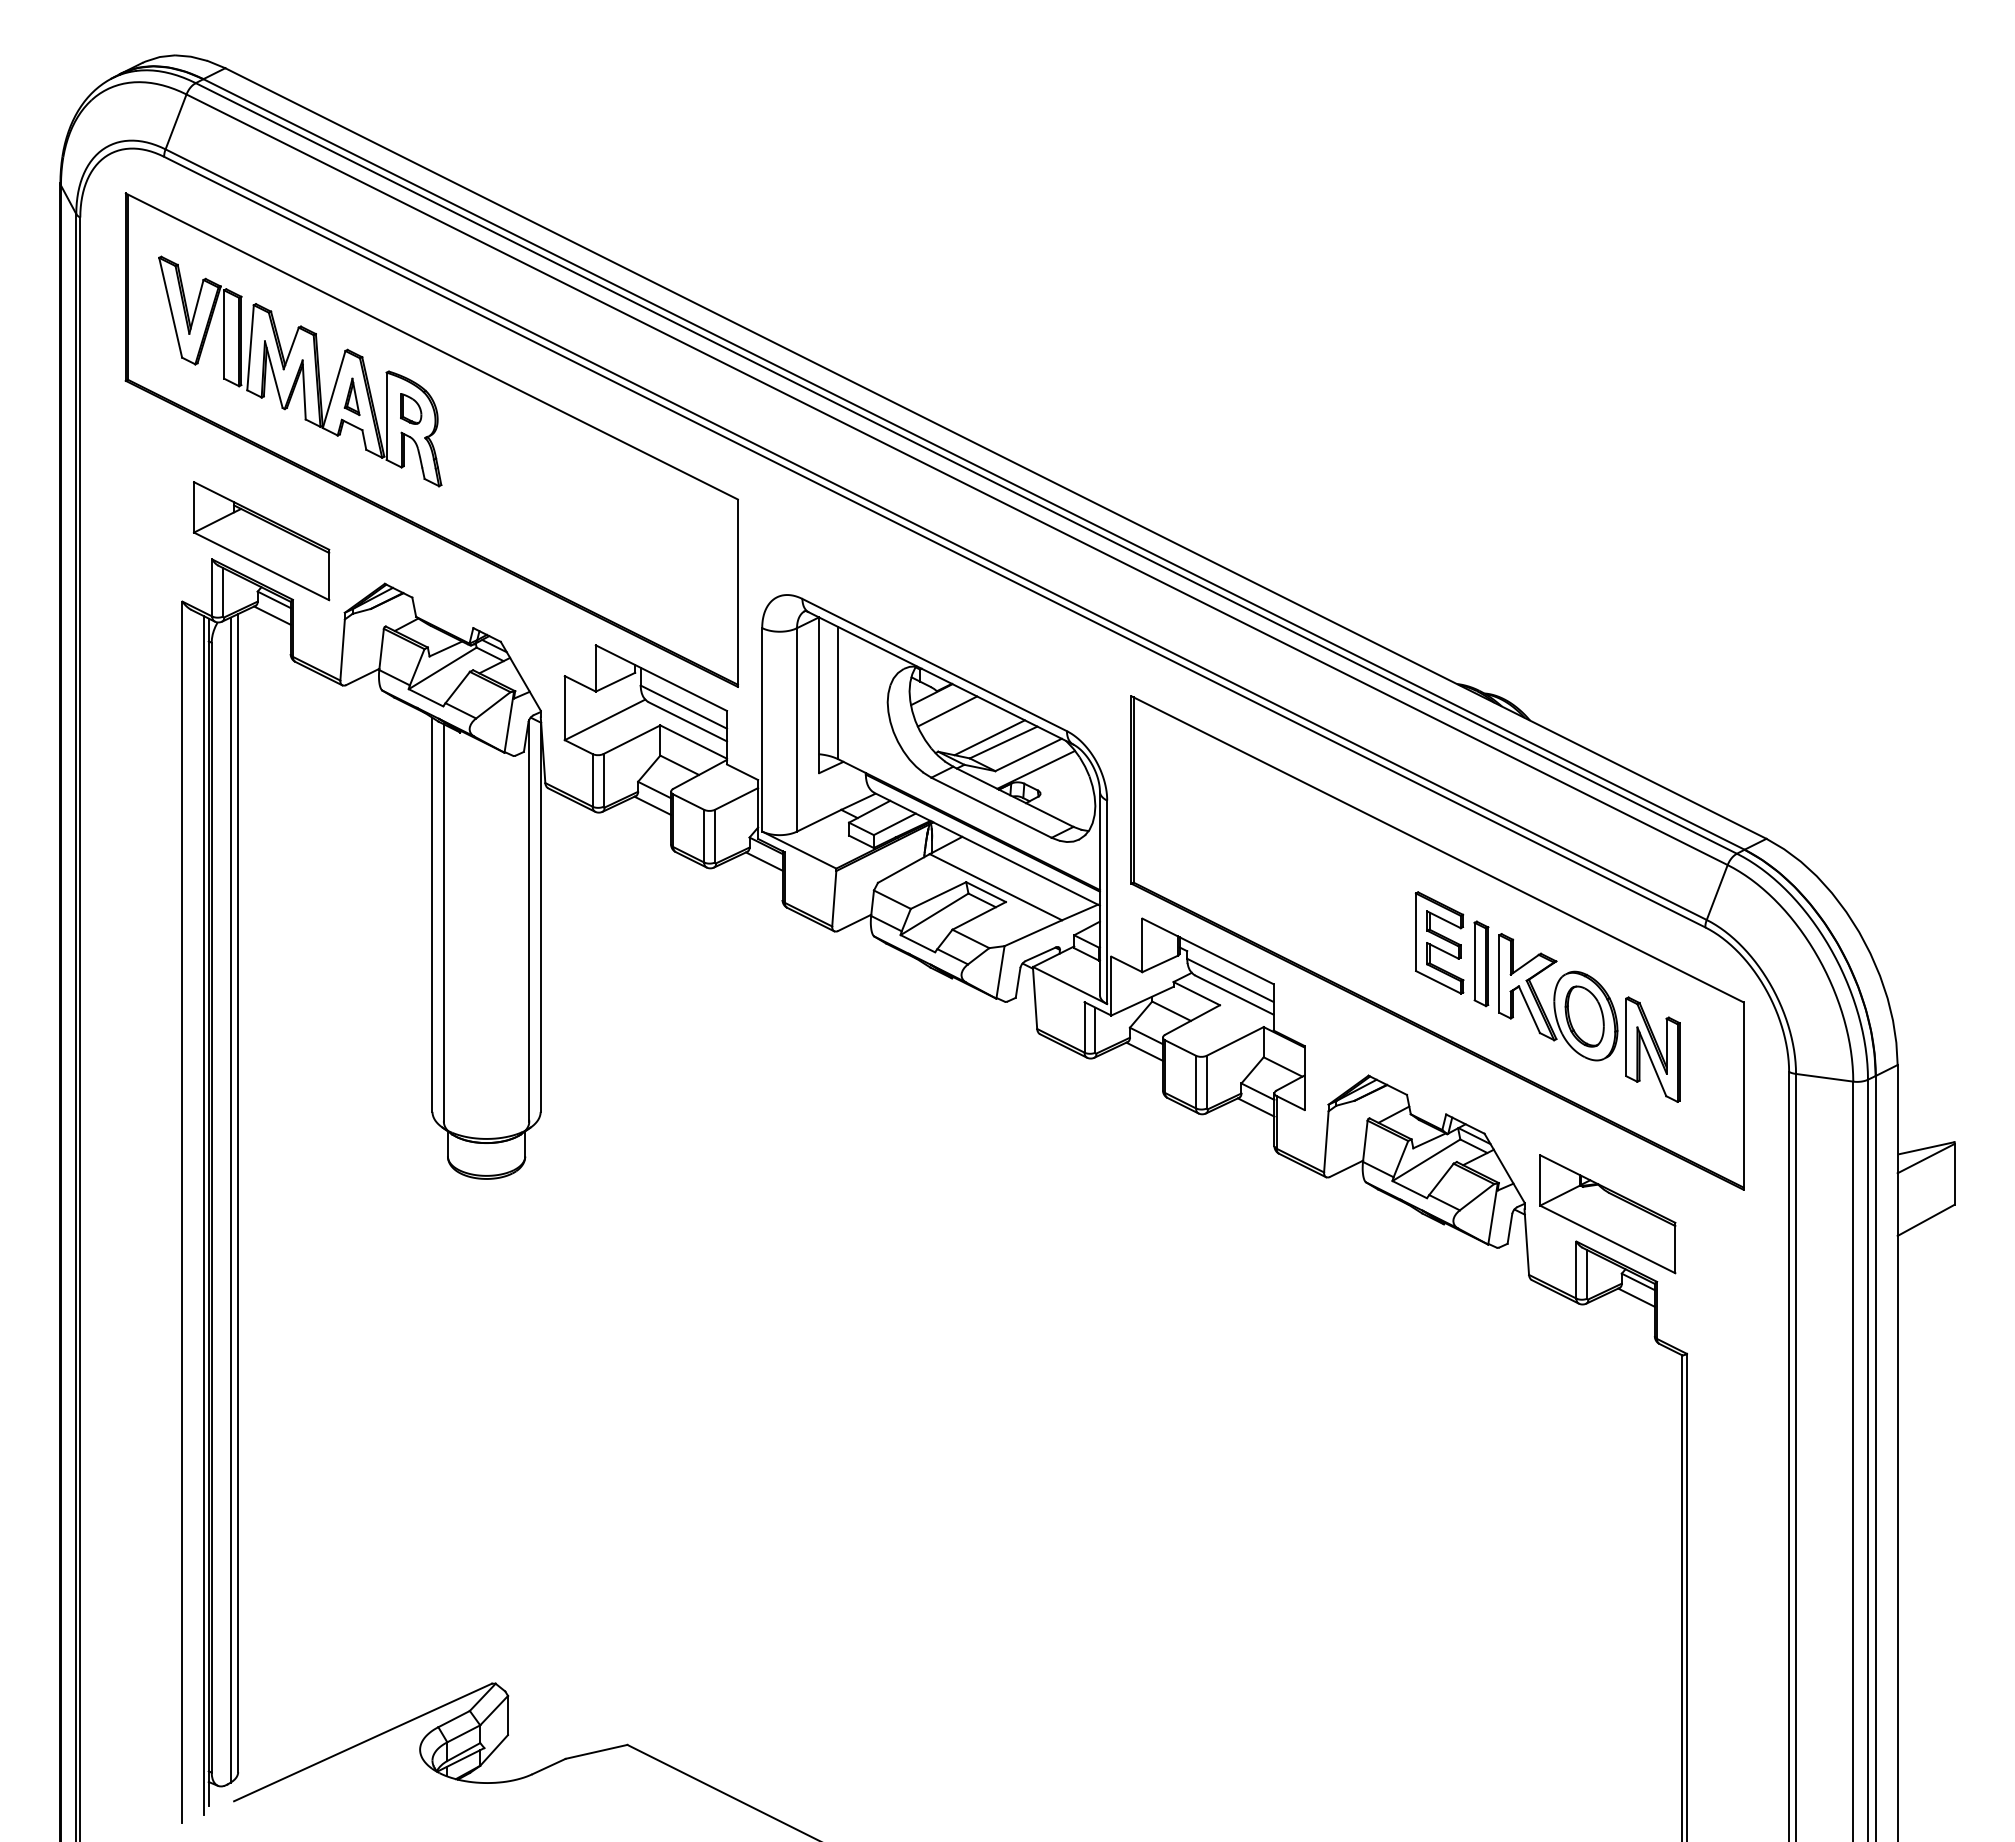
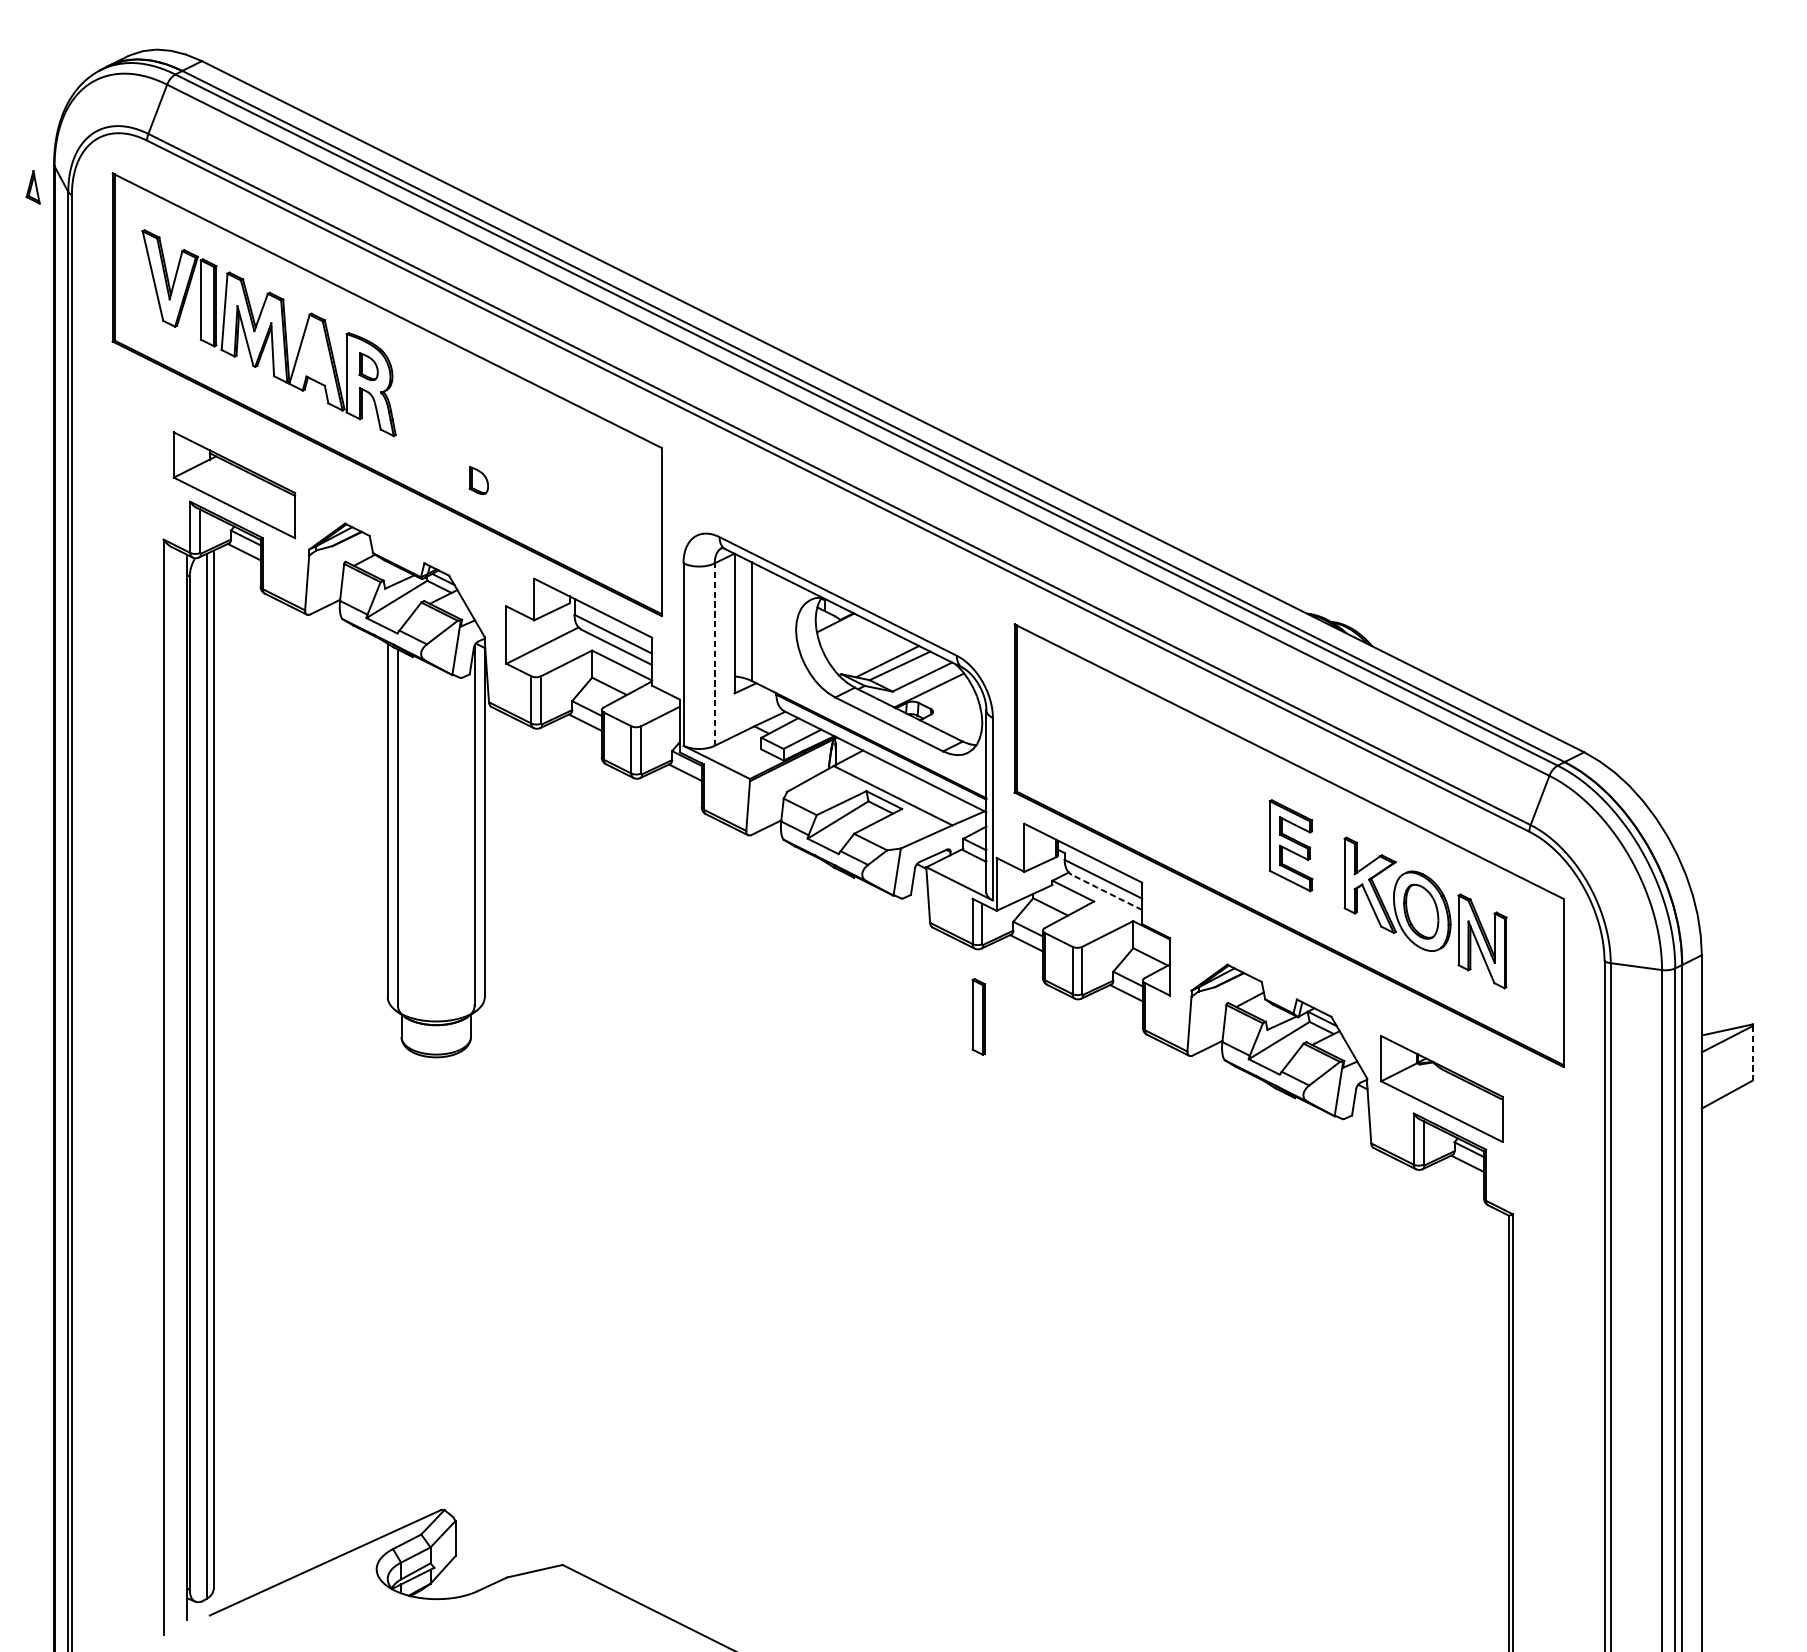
part: (351, 396) -> (32, 186), moved
part: (534, 535) -> (479, 480), added
line: (947, 711) -> (849, 638), removed
line: (797, 729) -> (715, 654), solid -> dashed
part: (1481, 963) -> (978, 1016), moved
line: (1234, 995) -> (1107, 892), solid -> dashed
line: (1954, 1174) -> (1752, 1053), solid -> dashed
line: (204, 1215) -> (183, 1090), removed

